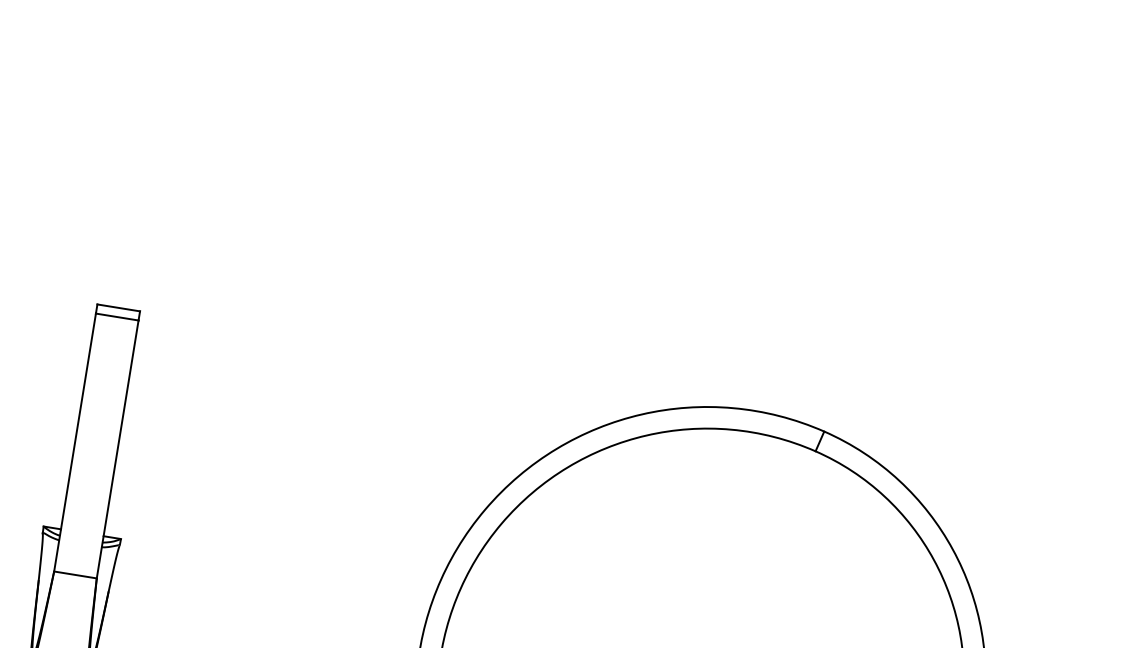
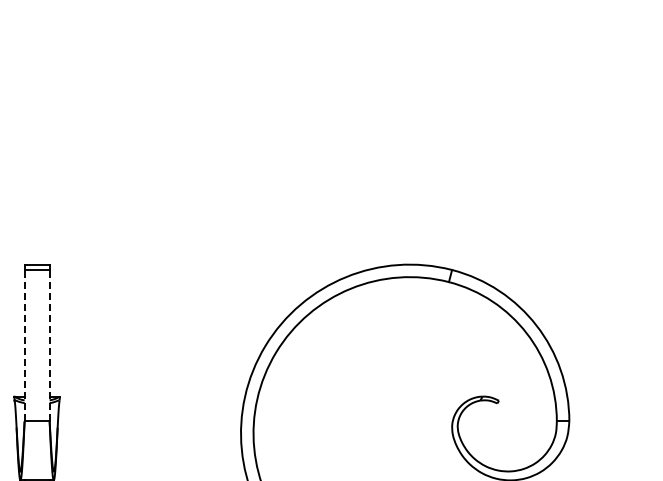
line: (74, 442) -> (24, 345), solid -> dashed
line: (117, 449) -> (49, 345), solid -> dashed

